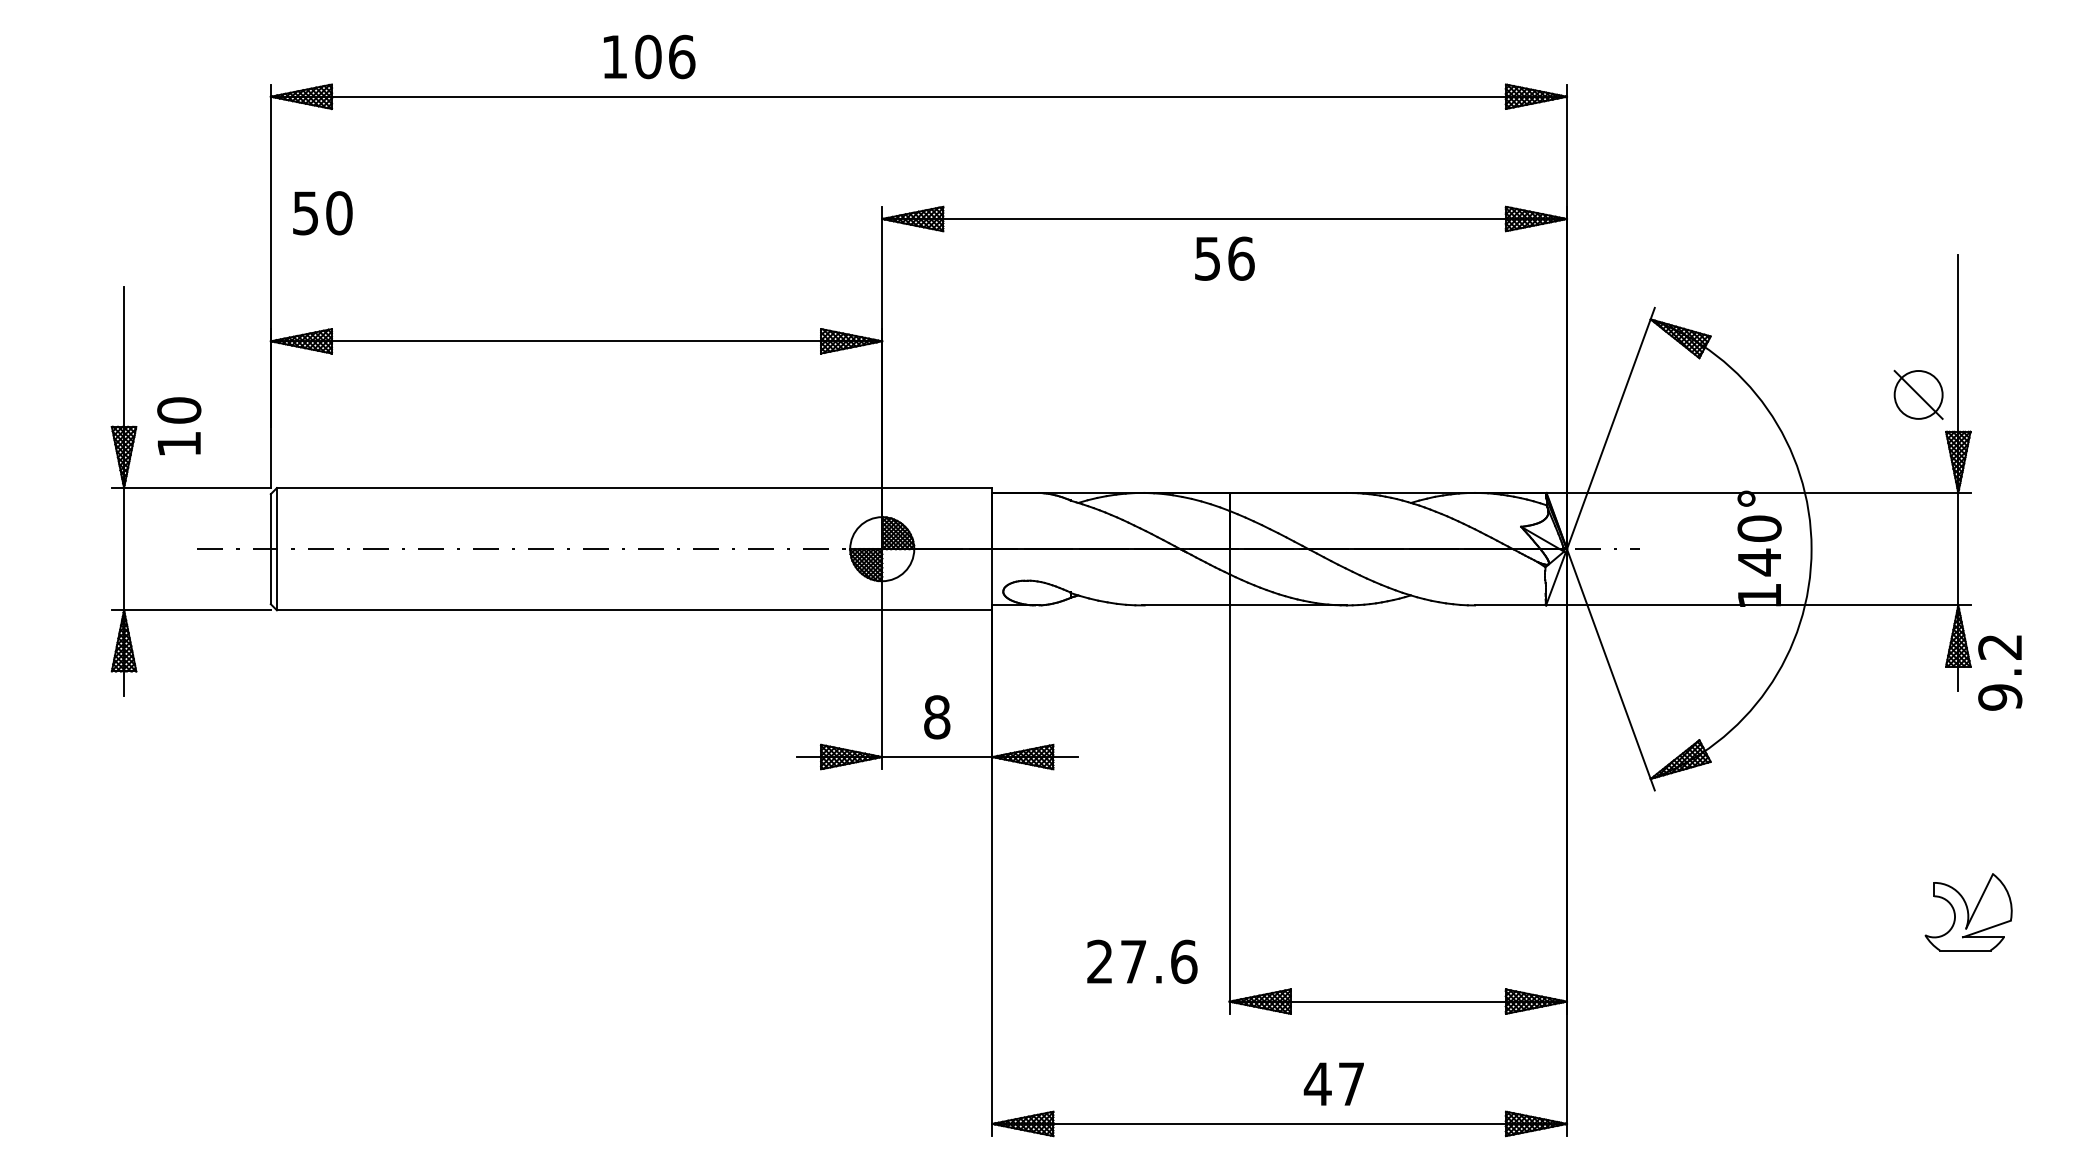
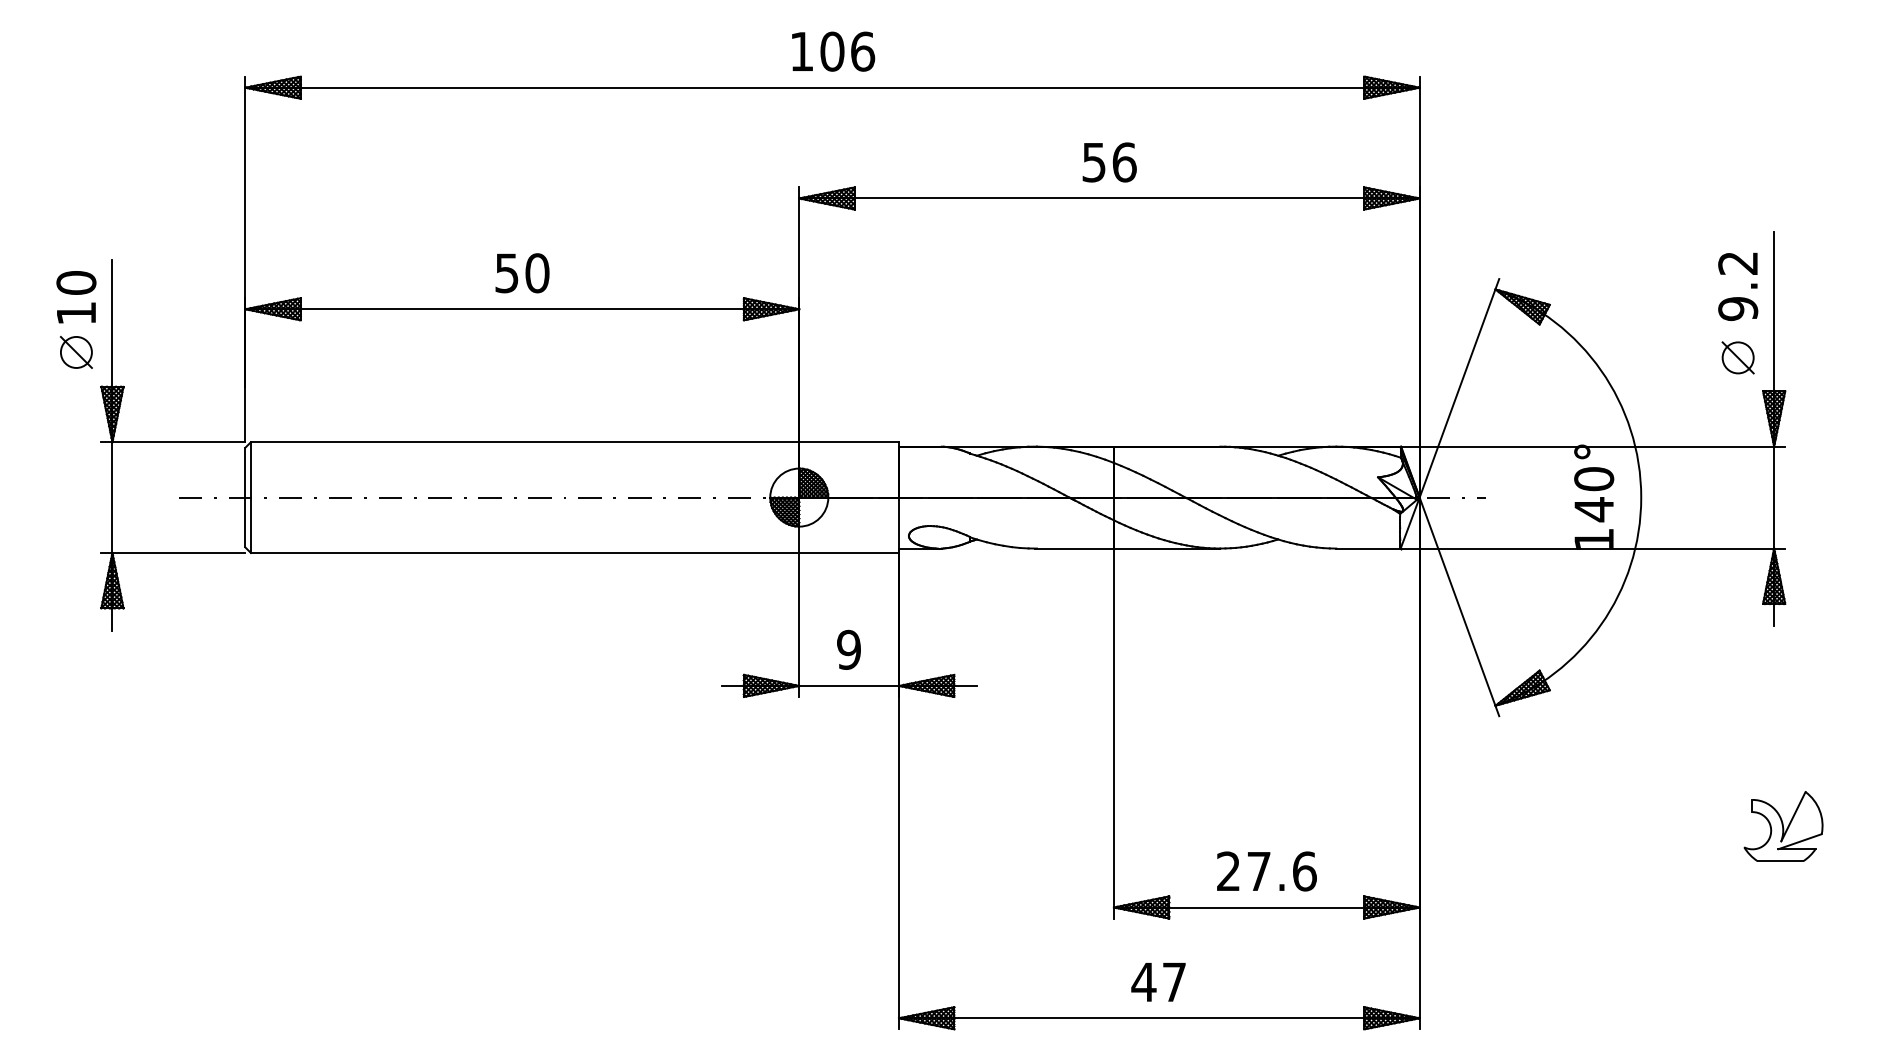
text: (649, 56) -> (833, 51), moved
text: (322, 213) -> (522, 273), moved
text: (1224, 258) -> (1109, 162), moved
part: (84, 389) -> (76, 352), added
part: (1917, 394) -> (1737, 357), size x0.71
text: (179, 426) -> (76, 297), moved
text: (2000, 672) -> (1738, 286), moved
text: (937, 716) -> (849, 649), 8 -> 9
text: (1141, 961) -> (1266, 871), moved
text: (1333, 1084) -> (1158, 982), moved

